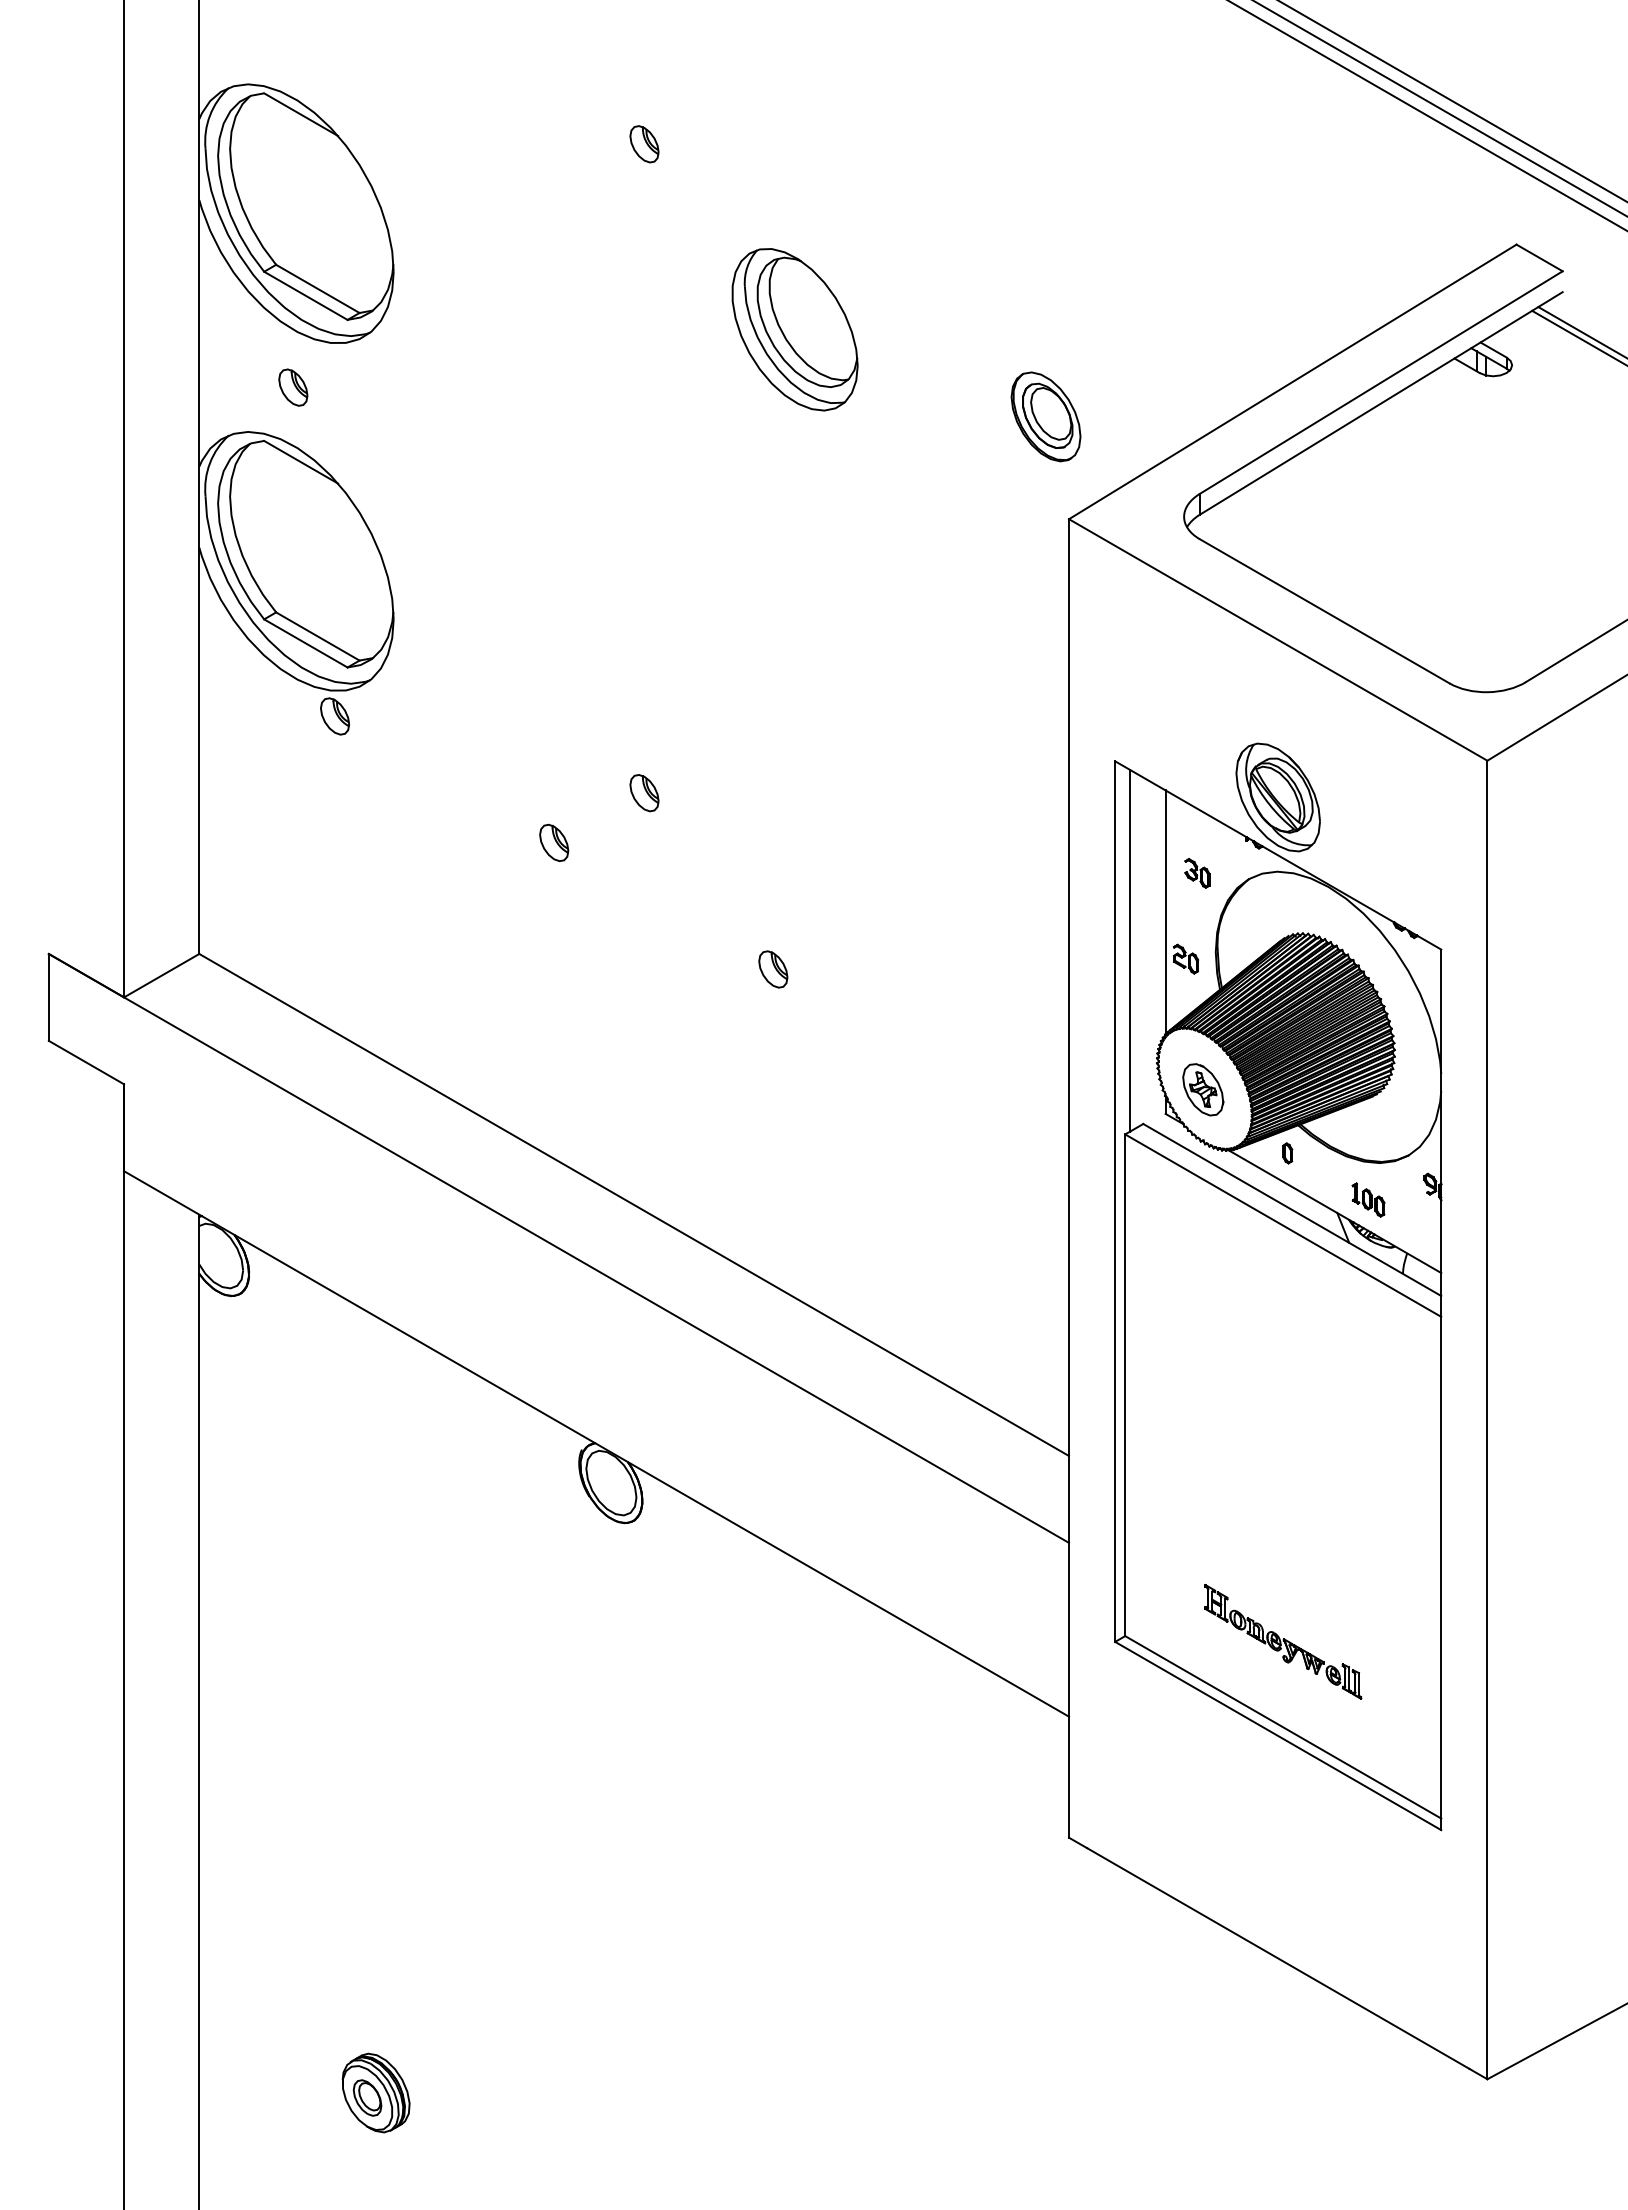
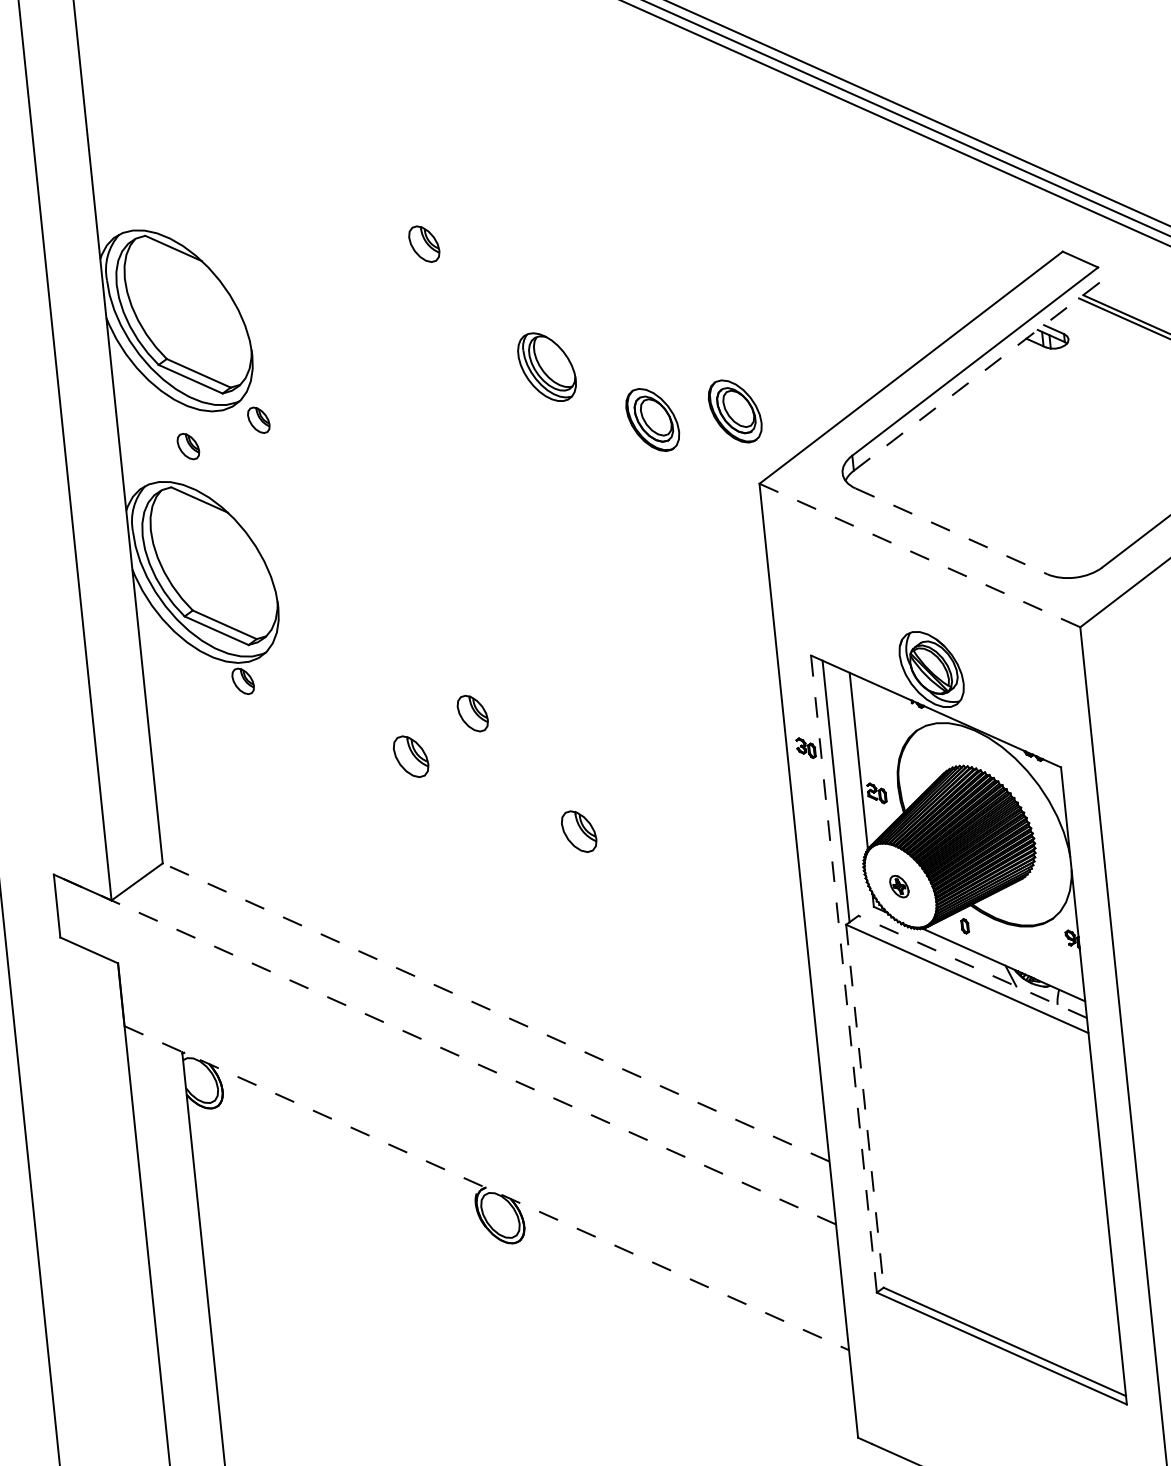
part: (644, 144) -> (424, 244), size x1.4
part: (794, 329) -> (546, 367), size x0.6
part: (393, 361) -> (258, 420), added
line: (1381, 403) -> (976, 376), solid -> dashed
part: (931, 416) -> (652, 419), added
line: (1325, 611) -> (951, 531), solid -> dashed
line: (1278, 639) -> (920, 555), solid -> dashed
part: (644, 793) -> (472, 713), size x1.4
part: (554, 842) -> (411, 756), size x1.6
part: (1197, 873) -> (806, 748), moved
part: (773, 969) -> (579, 831), size x1.6
part: (1203, 1089) -> (899, 886), size x0.6
part: (1368, 1199) -> (1027, 953), removed
line: (1115, 1201) -> (844, 973), solid -> dashed
line: (633, 1204) -> (495, 1012), solid -> dashed
line: (1291, 1209) -> (972, 966), solid -> dashed
line: (558, 1248) -> (444, 1049), solid -> dashed
line: (1125, 1385) -> (865, 1106), solid -> dashed
line: (596, 1443) -> (486, 1187), solid -> dashed
part: (1283, 1641) -> (998, 1279), removed

